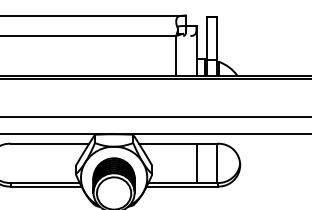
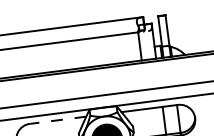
line: (49, 143) -> (58, 120), solid -> dashed

